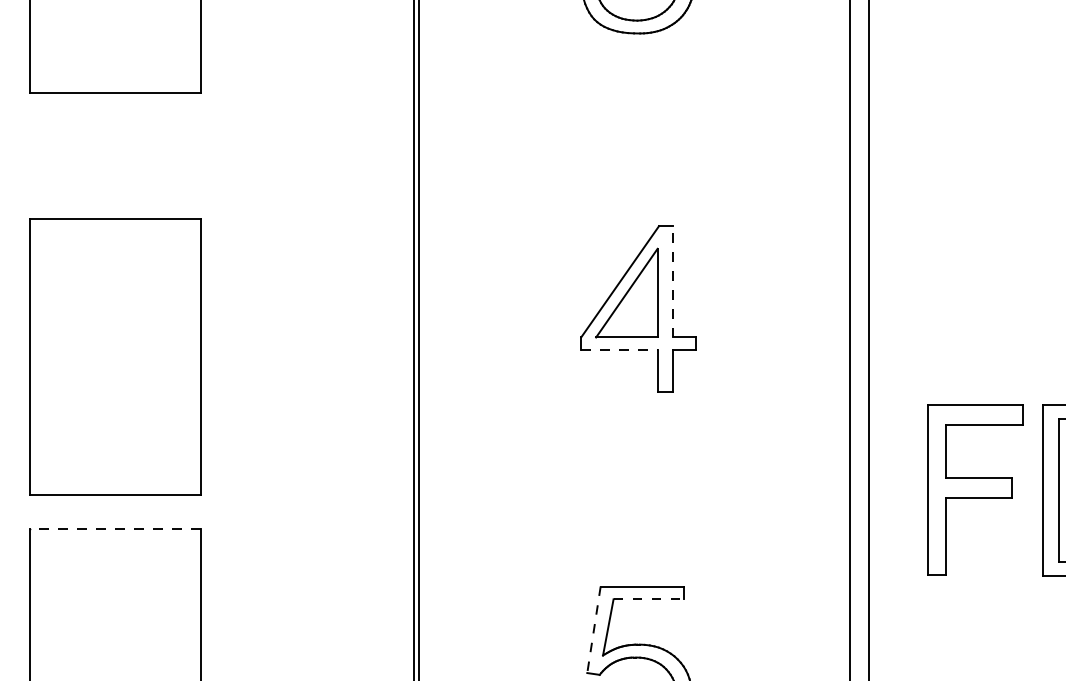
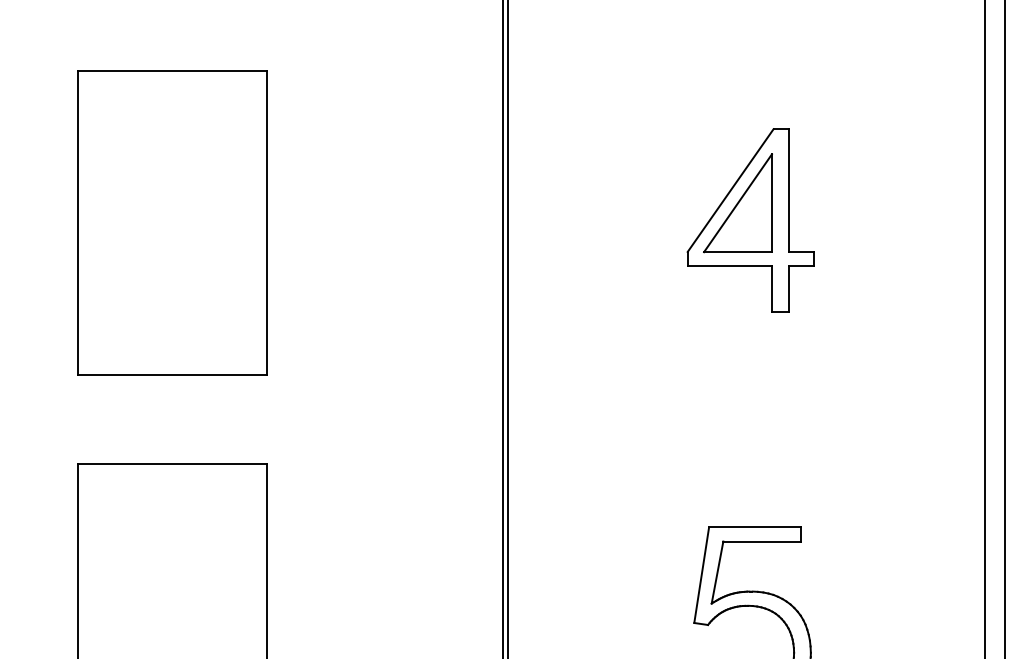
line: (672, 281) -> (788, 190), dashed -> solid
line: (619, 350) -> (729, 266), dashed -> solid
part: (115, 356) -> (172, 222), moved
line: (114, 529) -> (171, 464), dashed -> solid
line: (649, 599) -> (763, 541), dashed -> solid
line: (593, 629) -> (701, 574), dashed -> solid

